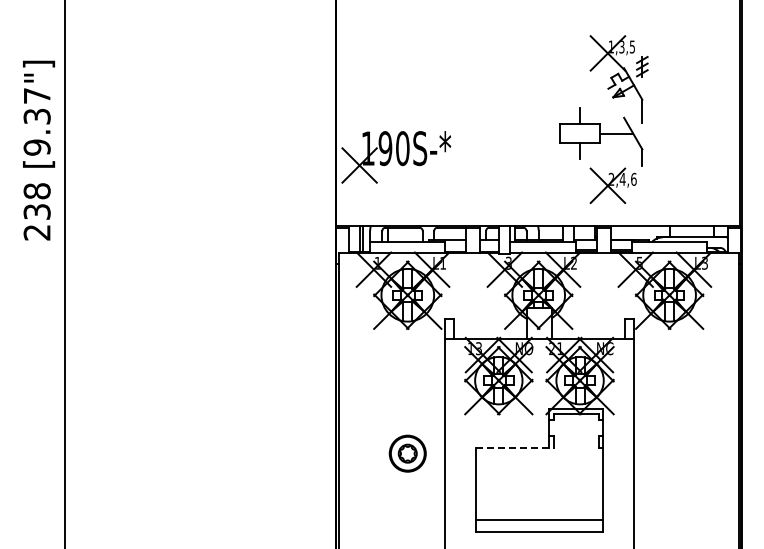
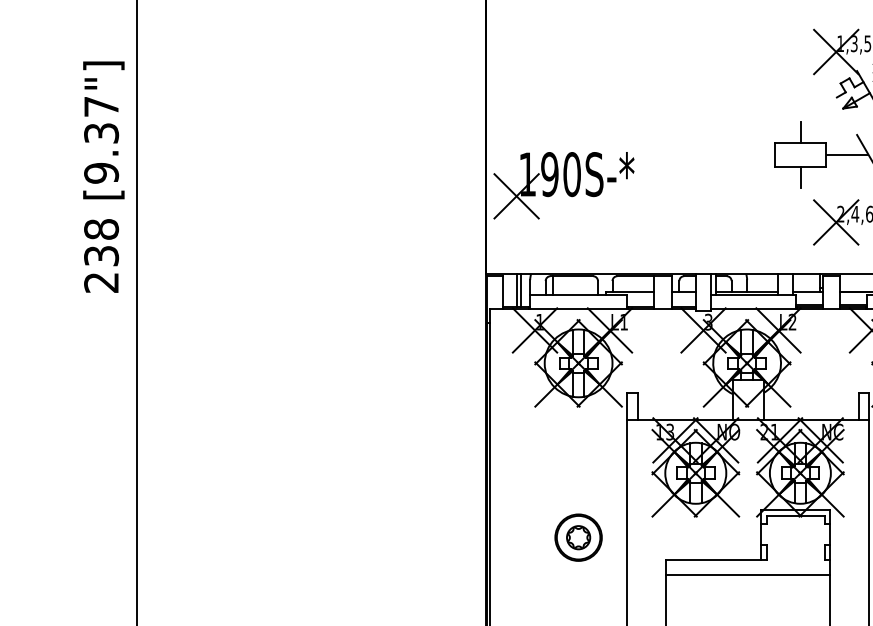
line: (515, 447) -> (717, 559), dashed -> solid
part: (407, 453) -> (578, 537), moved
line: (539, 459) -> (748, 574), added

